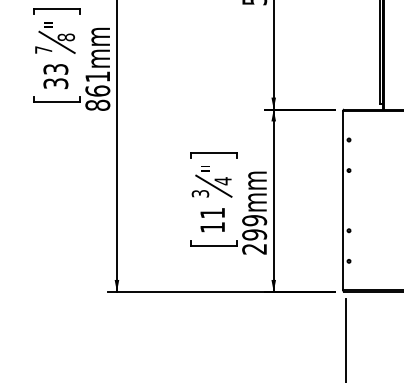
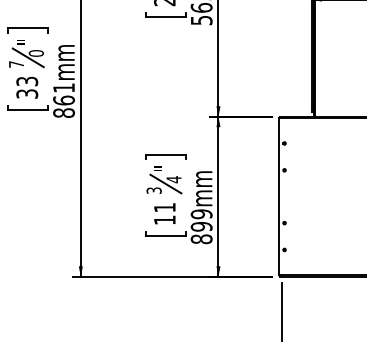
text: (66, 37) -> (36, 53), 8 -> 0
text: (254, 249) -> (201, 239), 299mm -> 899mm

